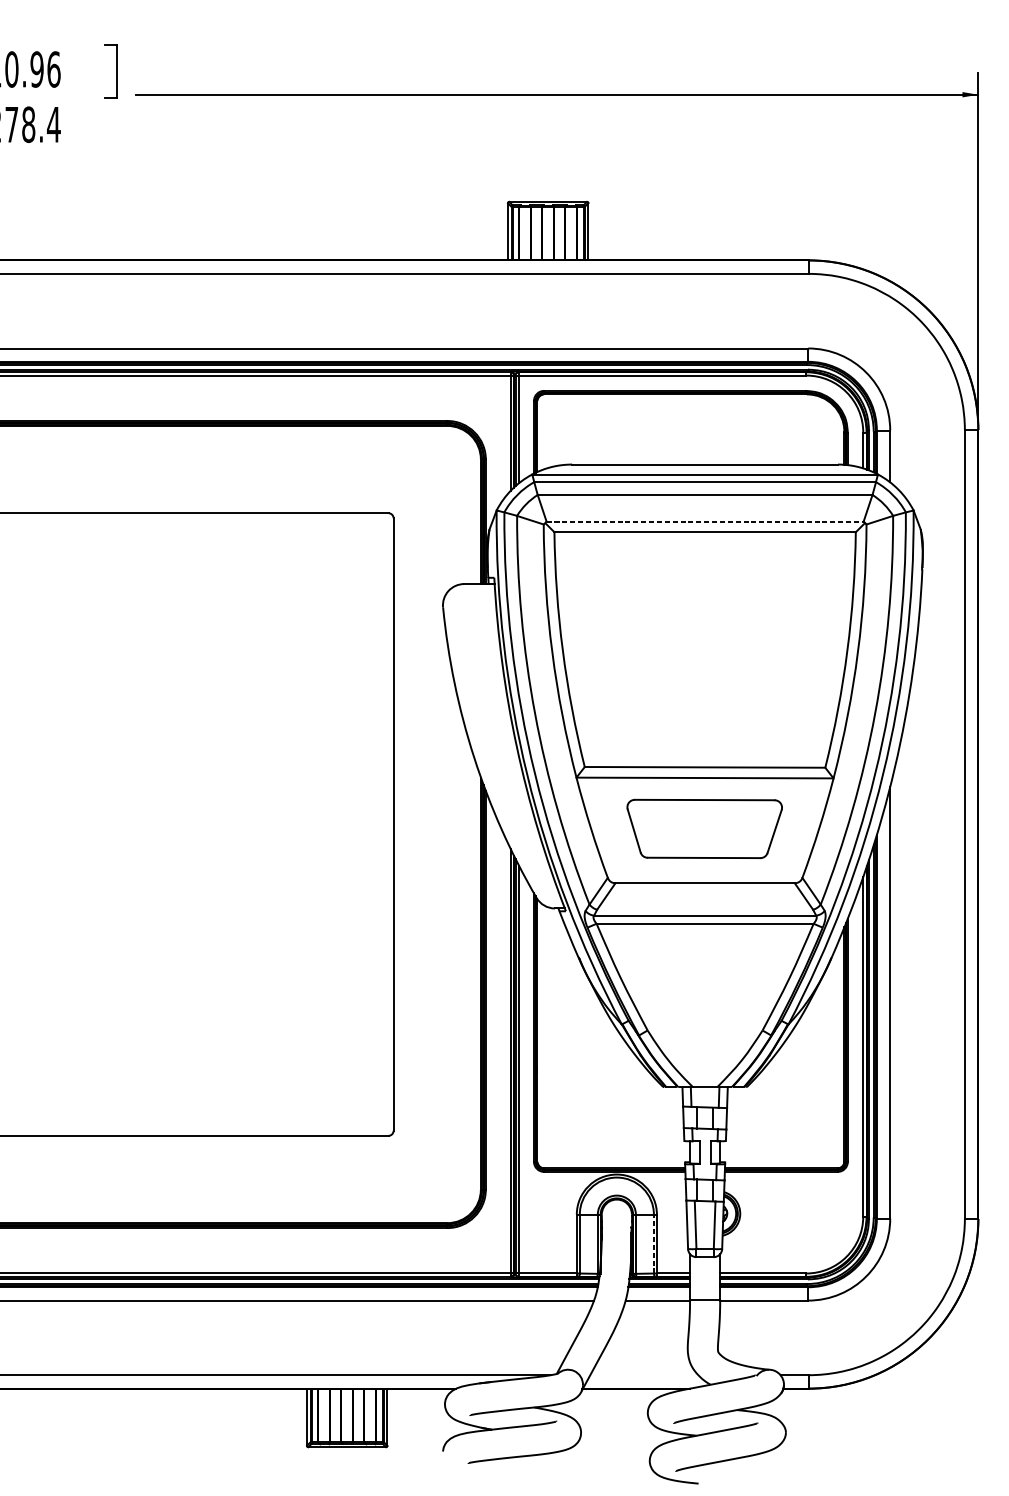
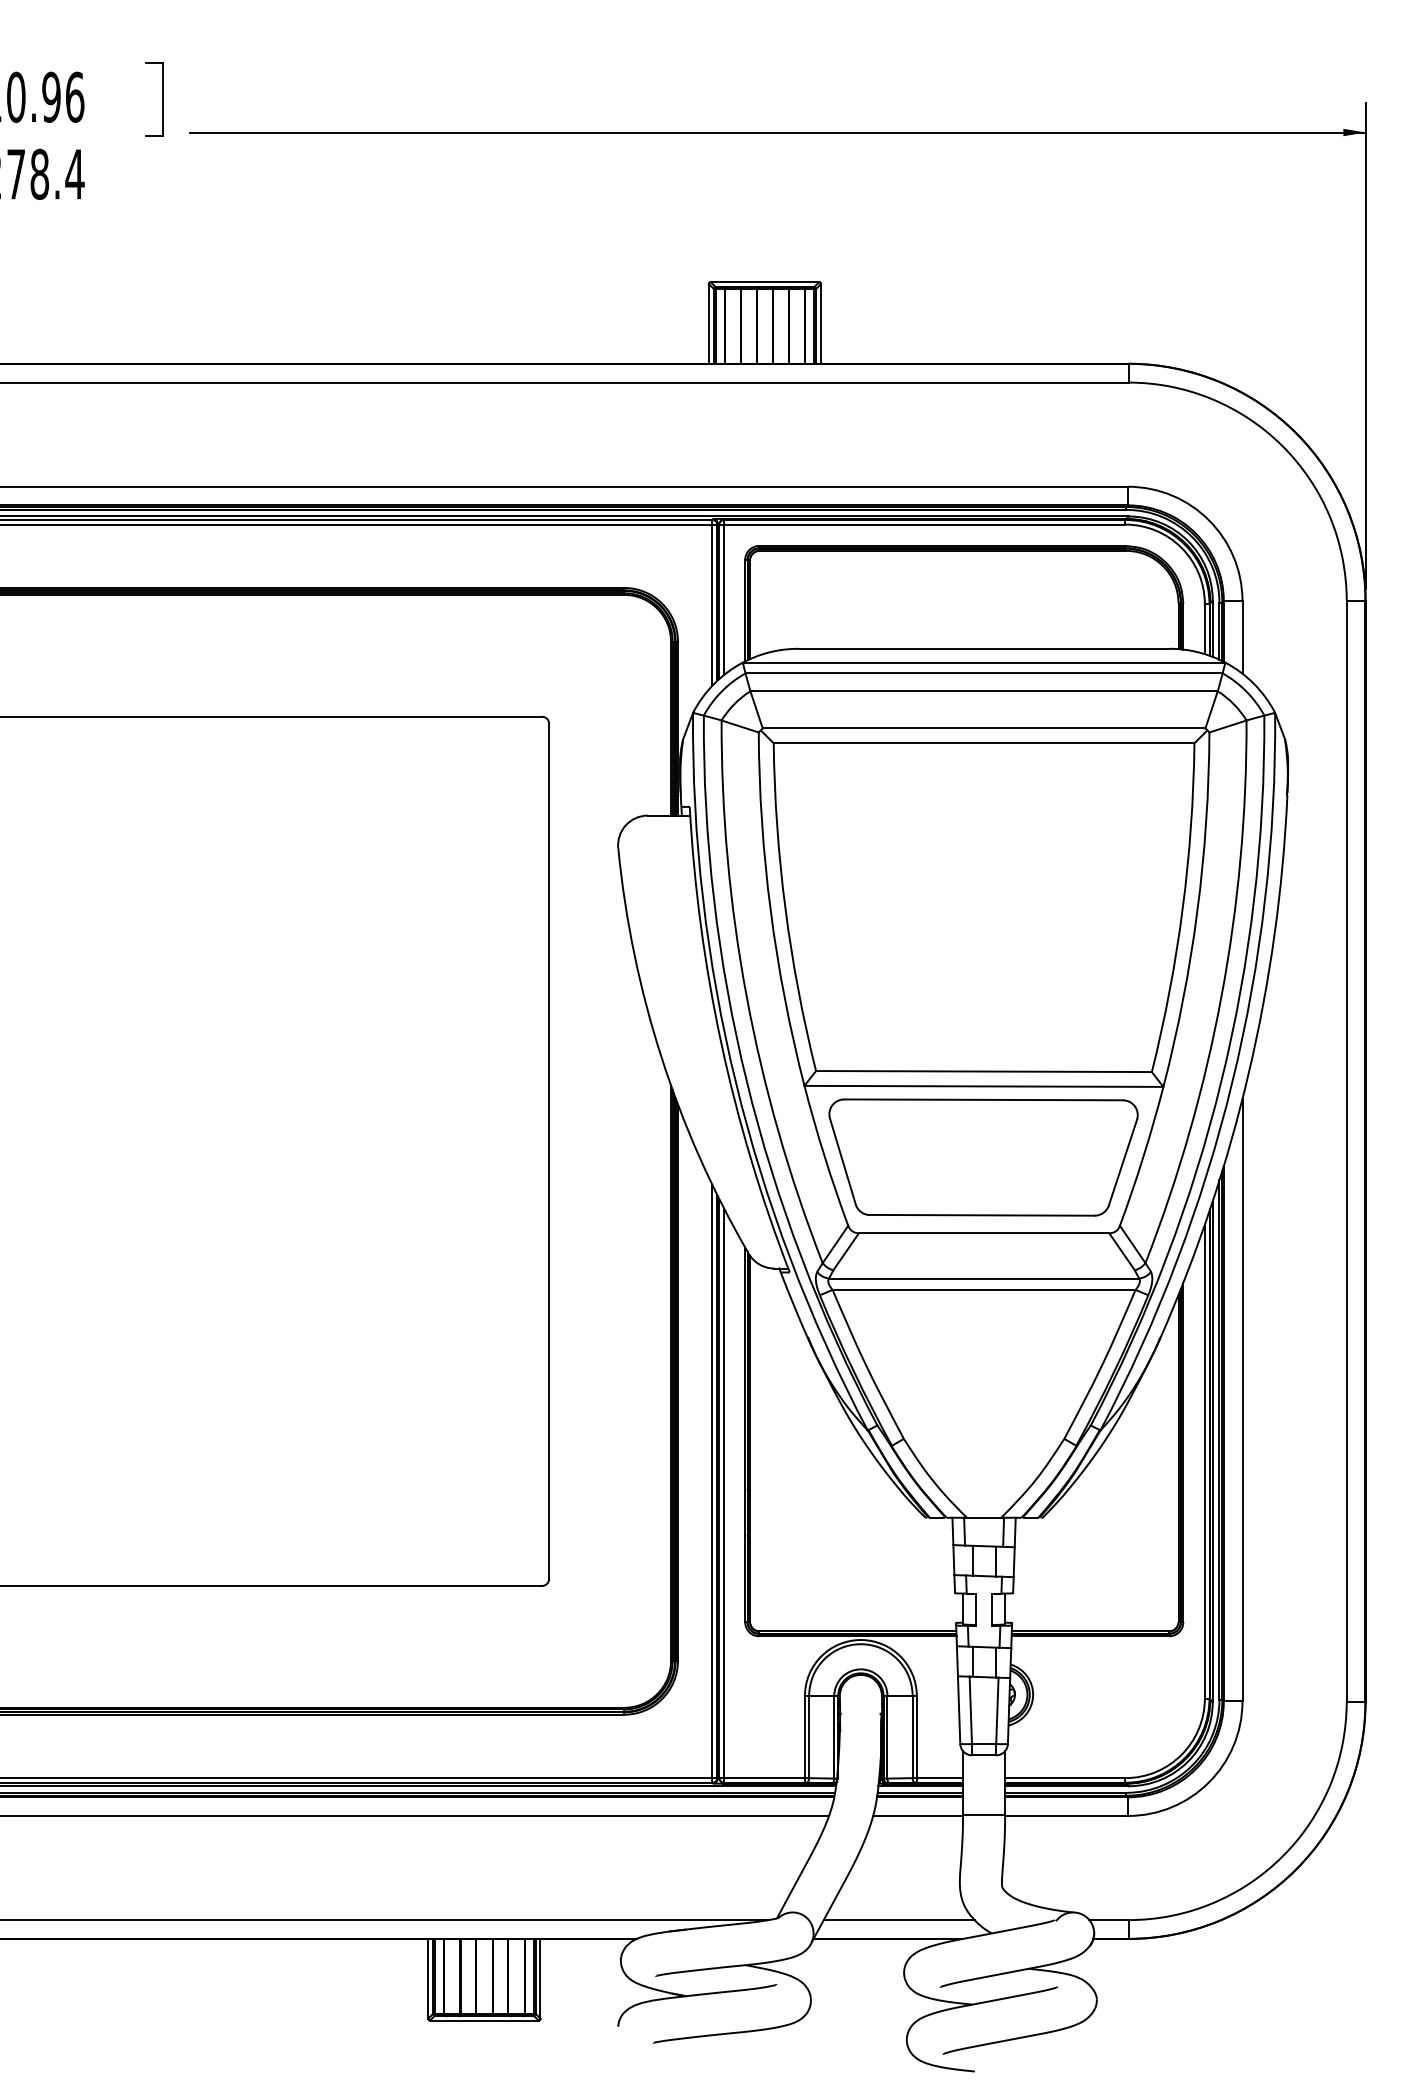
line: (705, 521) -> (984, 728), dashed -> solid
part: (704, 828) -> (983, 1157), size x1.43
line: (653, 1243) -> (912, 1736), dashed -> solid
line: (643, 1375) -> (898, 1920), added

